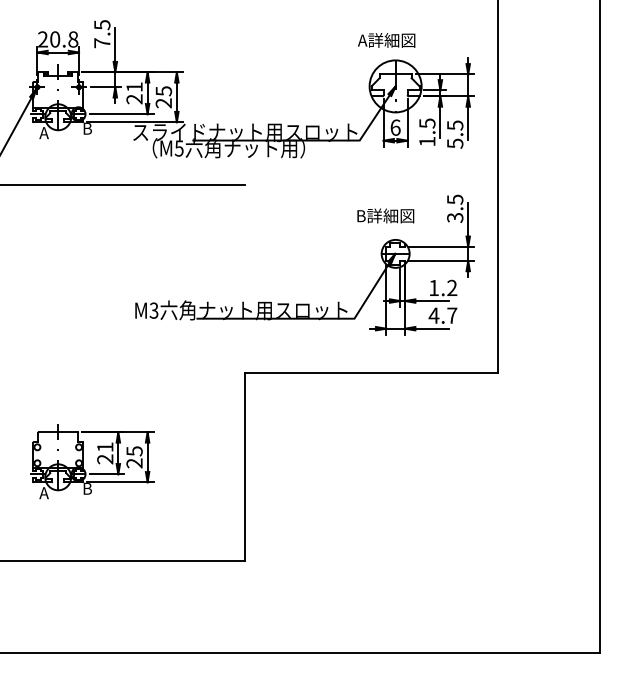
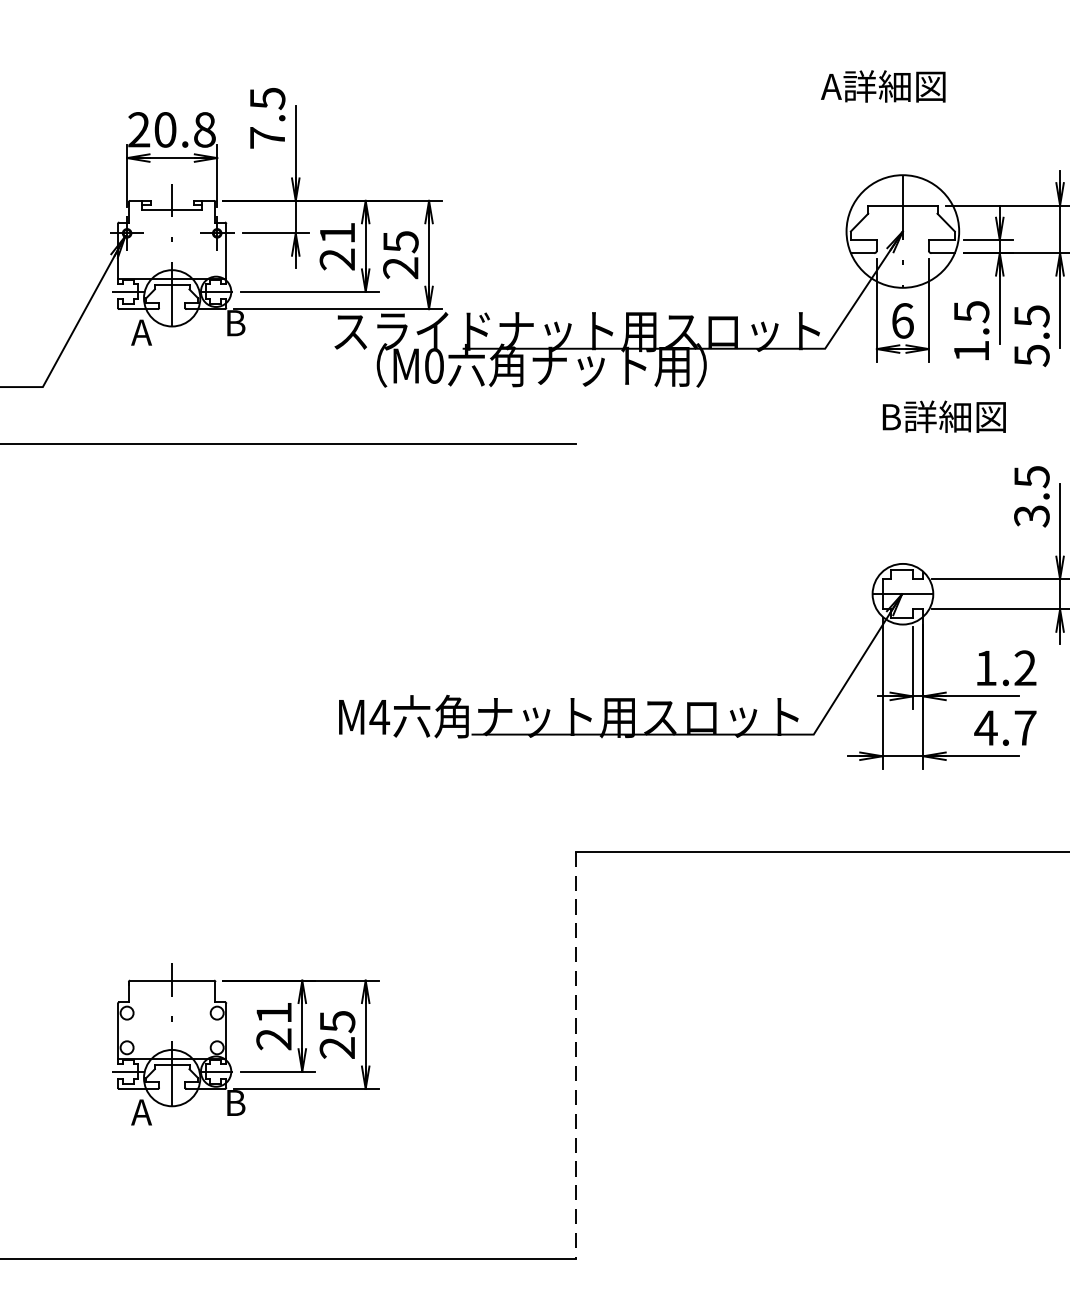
text: (386, 40) -> (883, 86), moved
text: (178, 148) -> (432, 365), M5 -> M0
text: (385, 215) -> (943, 415), moved
text: (153, 310) -> (378, 716), M3 -> M4
line: (244, 467) -> (575, 1056), solid -> dashed

